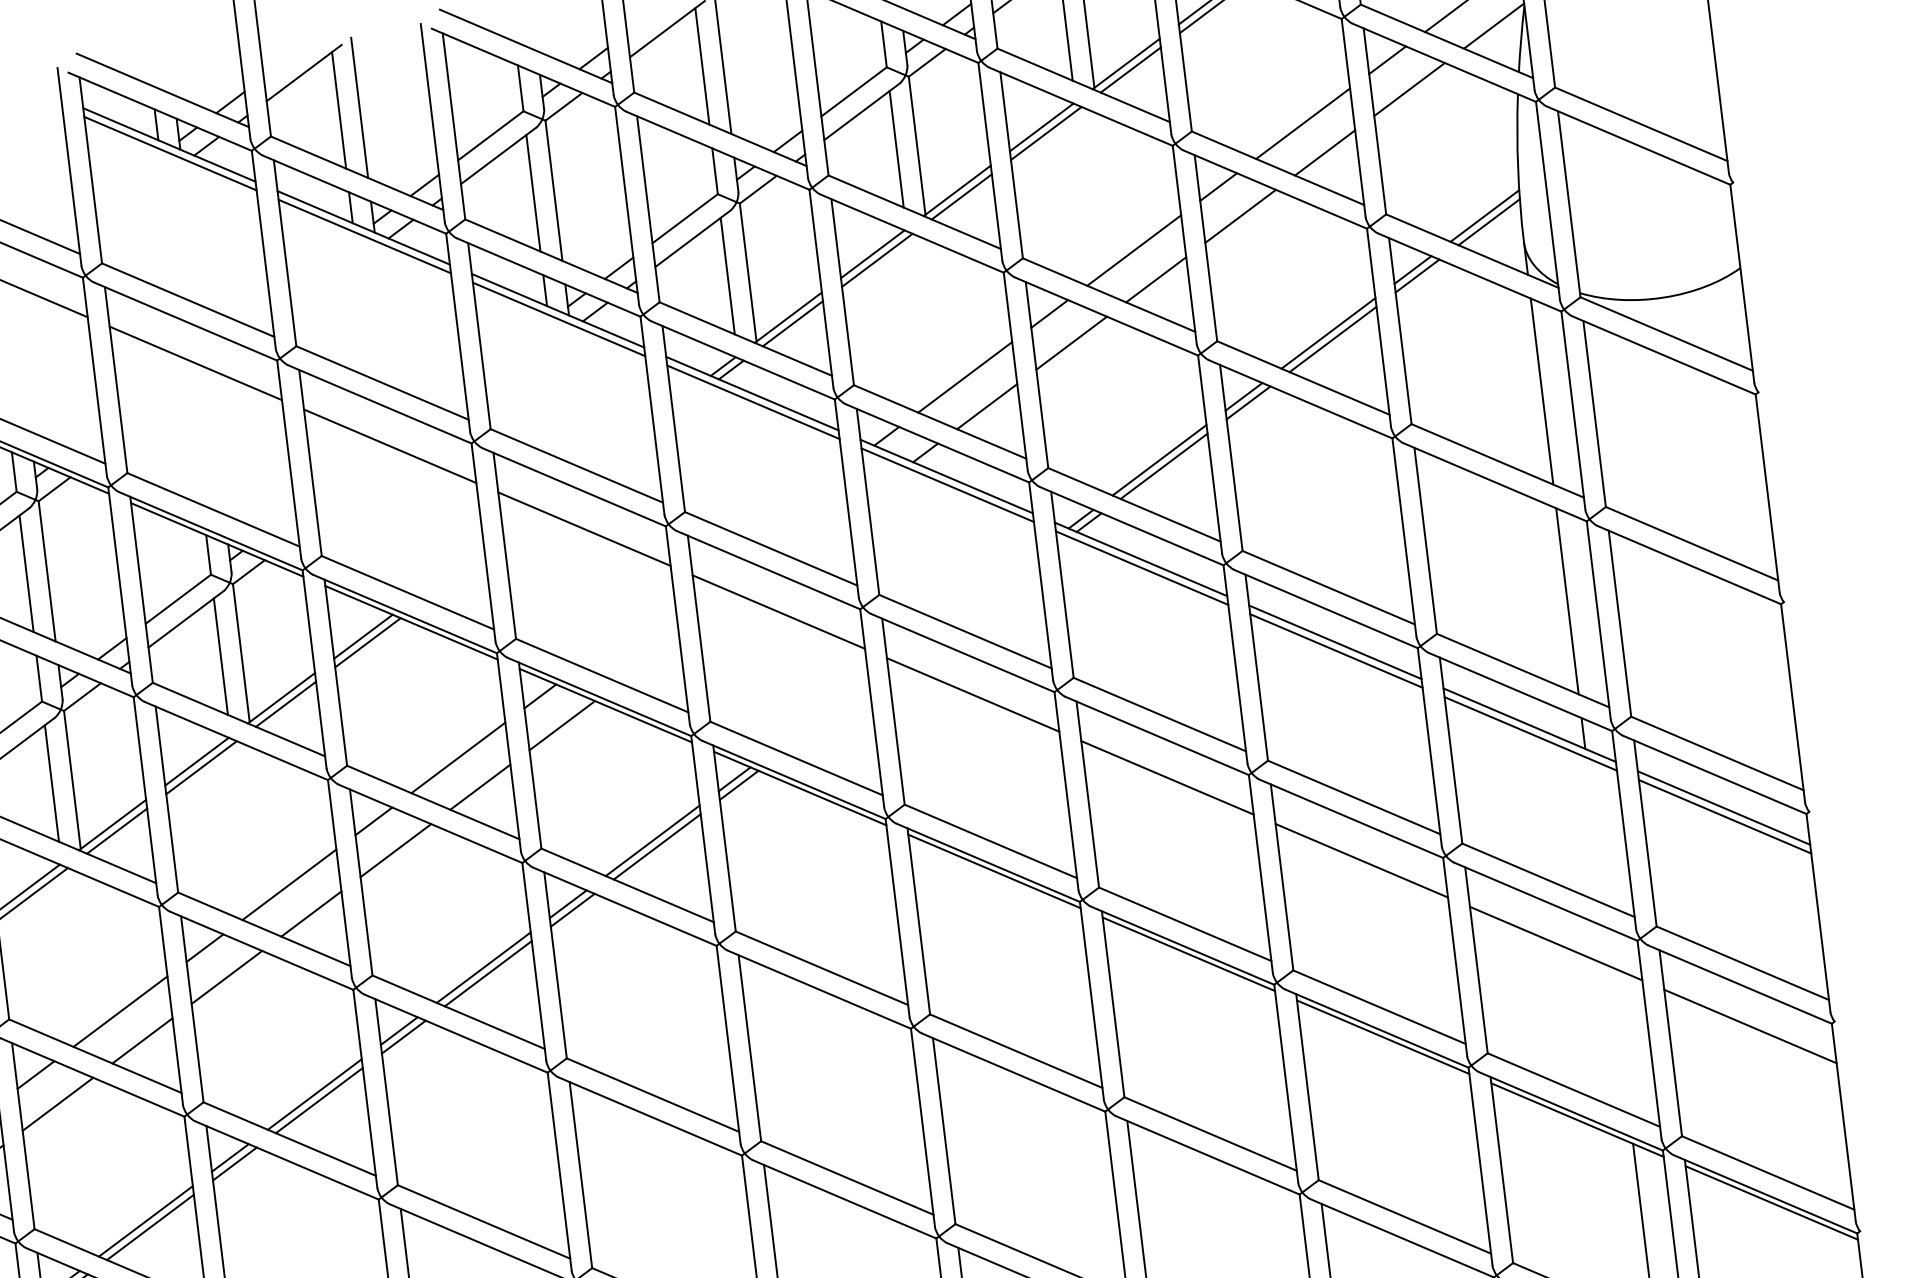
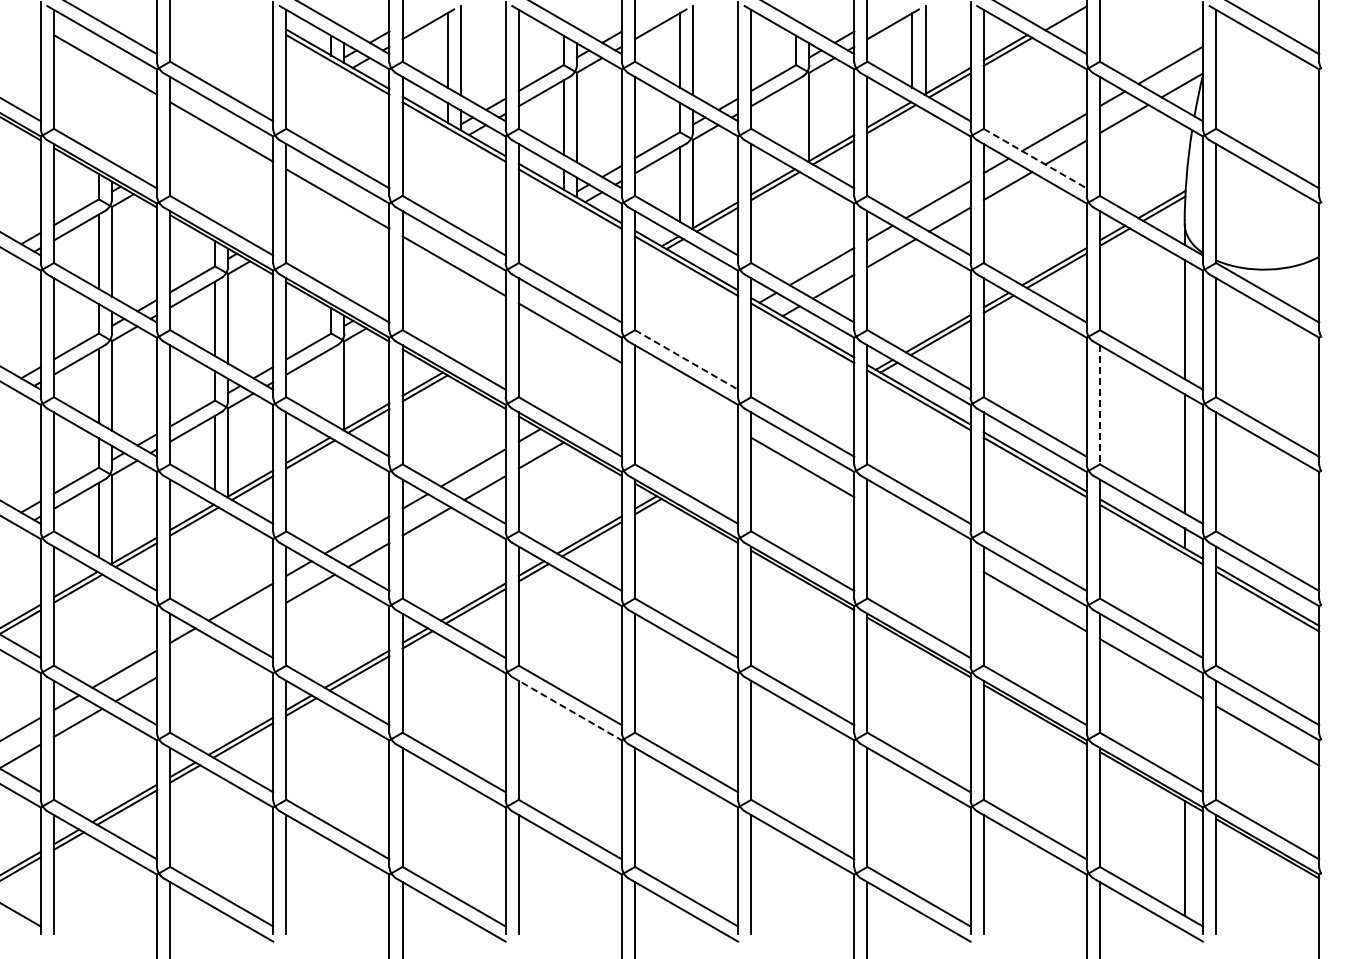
line: (897, 149) -> (796, 117), removed
line: (1278, 168) -> (1035, 158), solid -> dashed
line: (1424, 540) -> (1099, 404), solid -> dashed
line: (770, 548) -> (686, 359), solid -> dashed
line: (778, 612) -> (686, 400), removed
line: (221, 655) -> (331, 385), removed
line: (1166, 777) -> (918, 534), removed
line: (142, 1041) -> (252, 622), removed
line: (58, 1103) -> (194, 655), removed
line: (651, 1116) -> (567, 708), solid -> dashed

